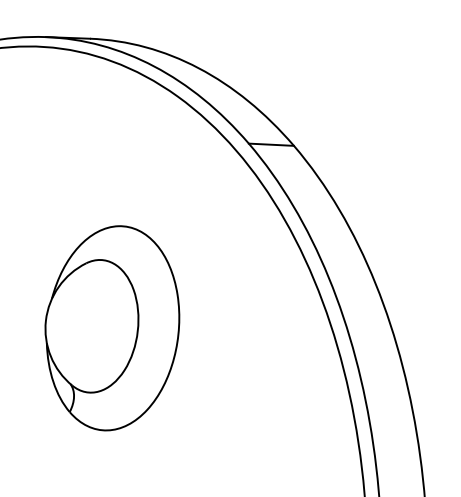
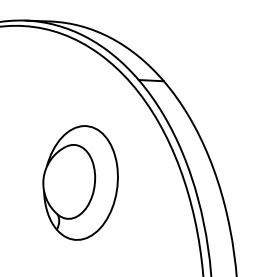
part: (112, 327) -> (80, 182), moved

